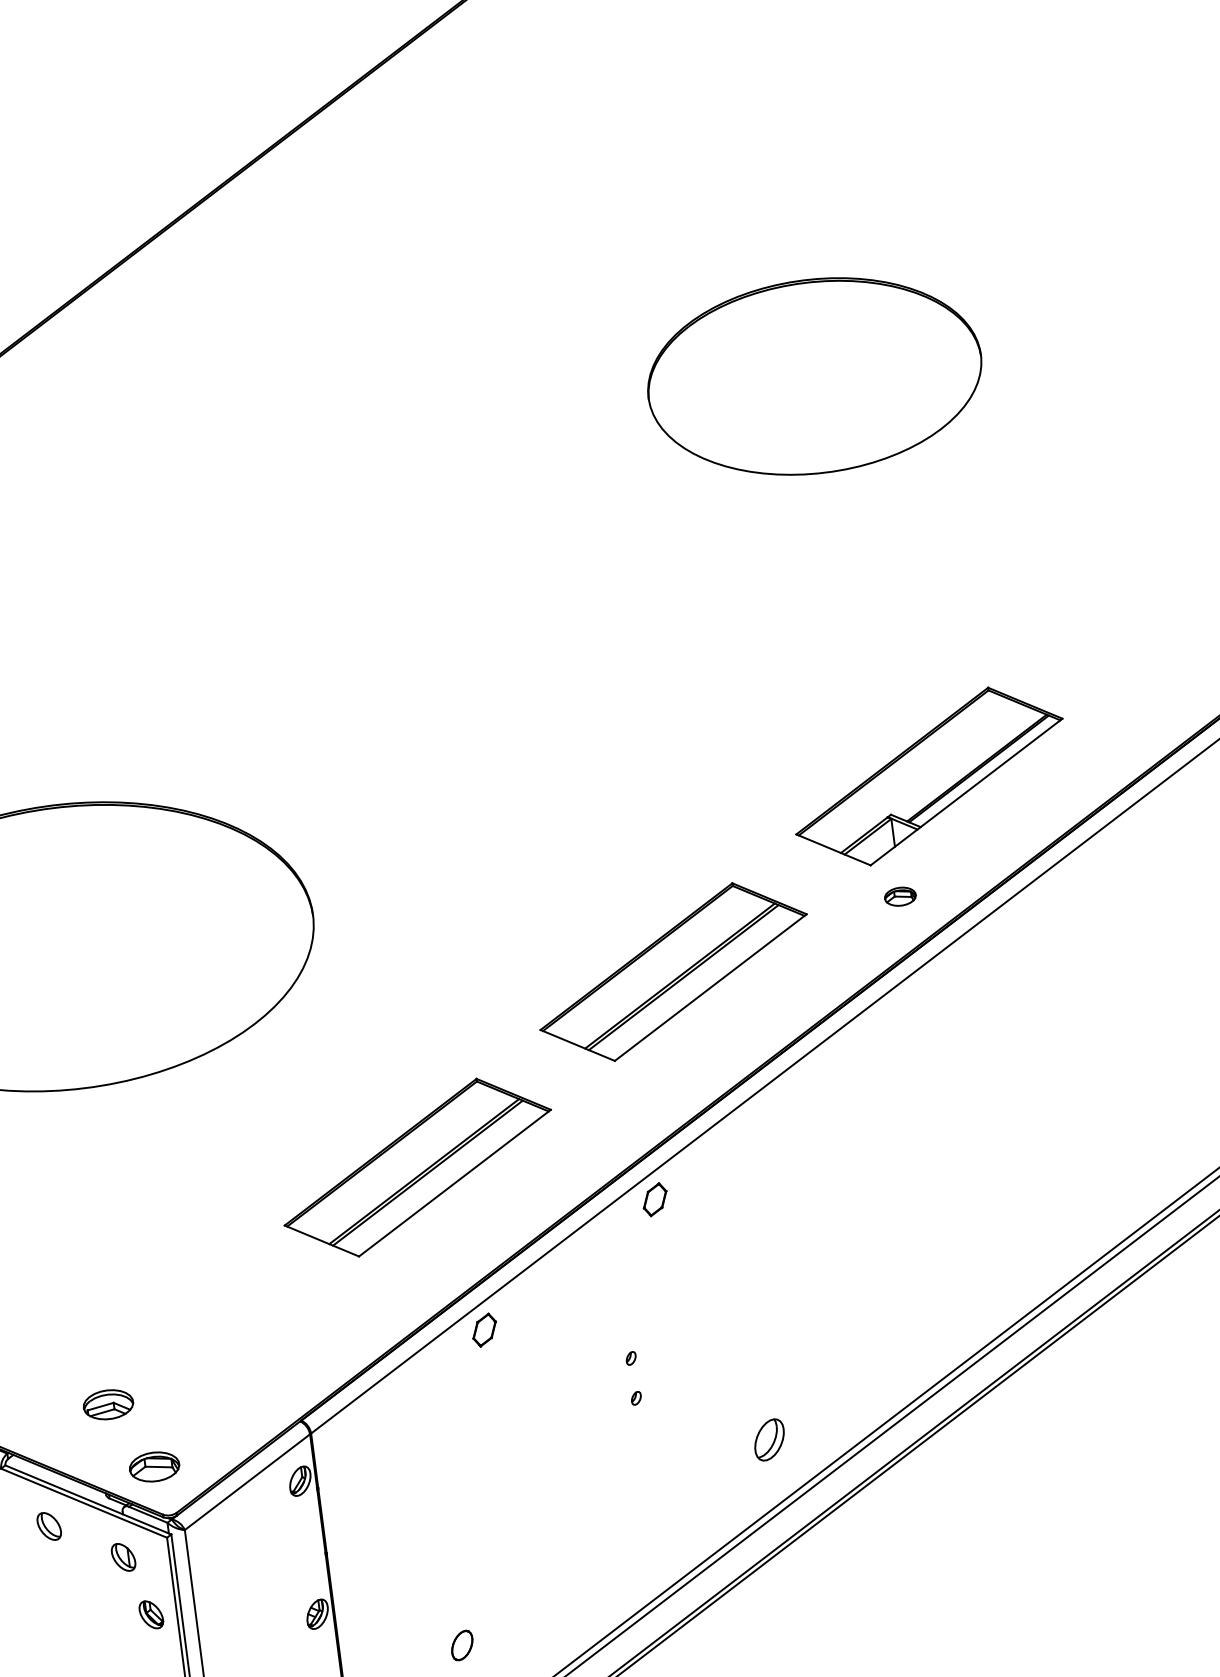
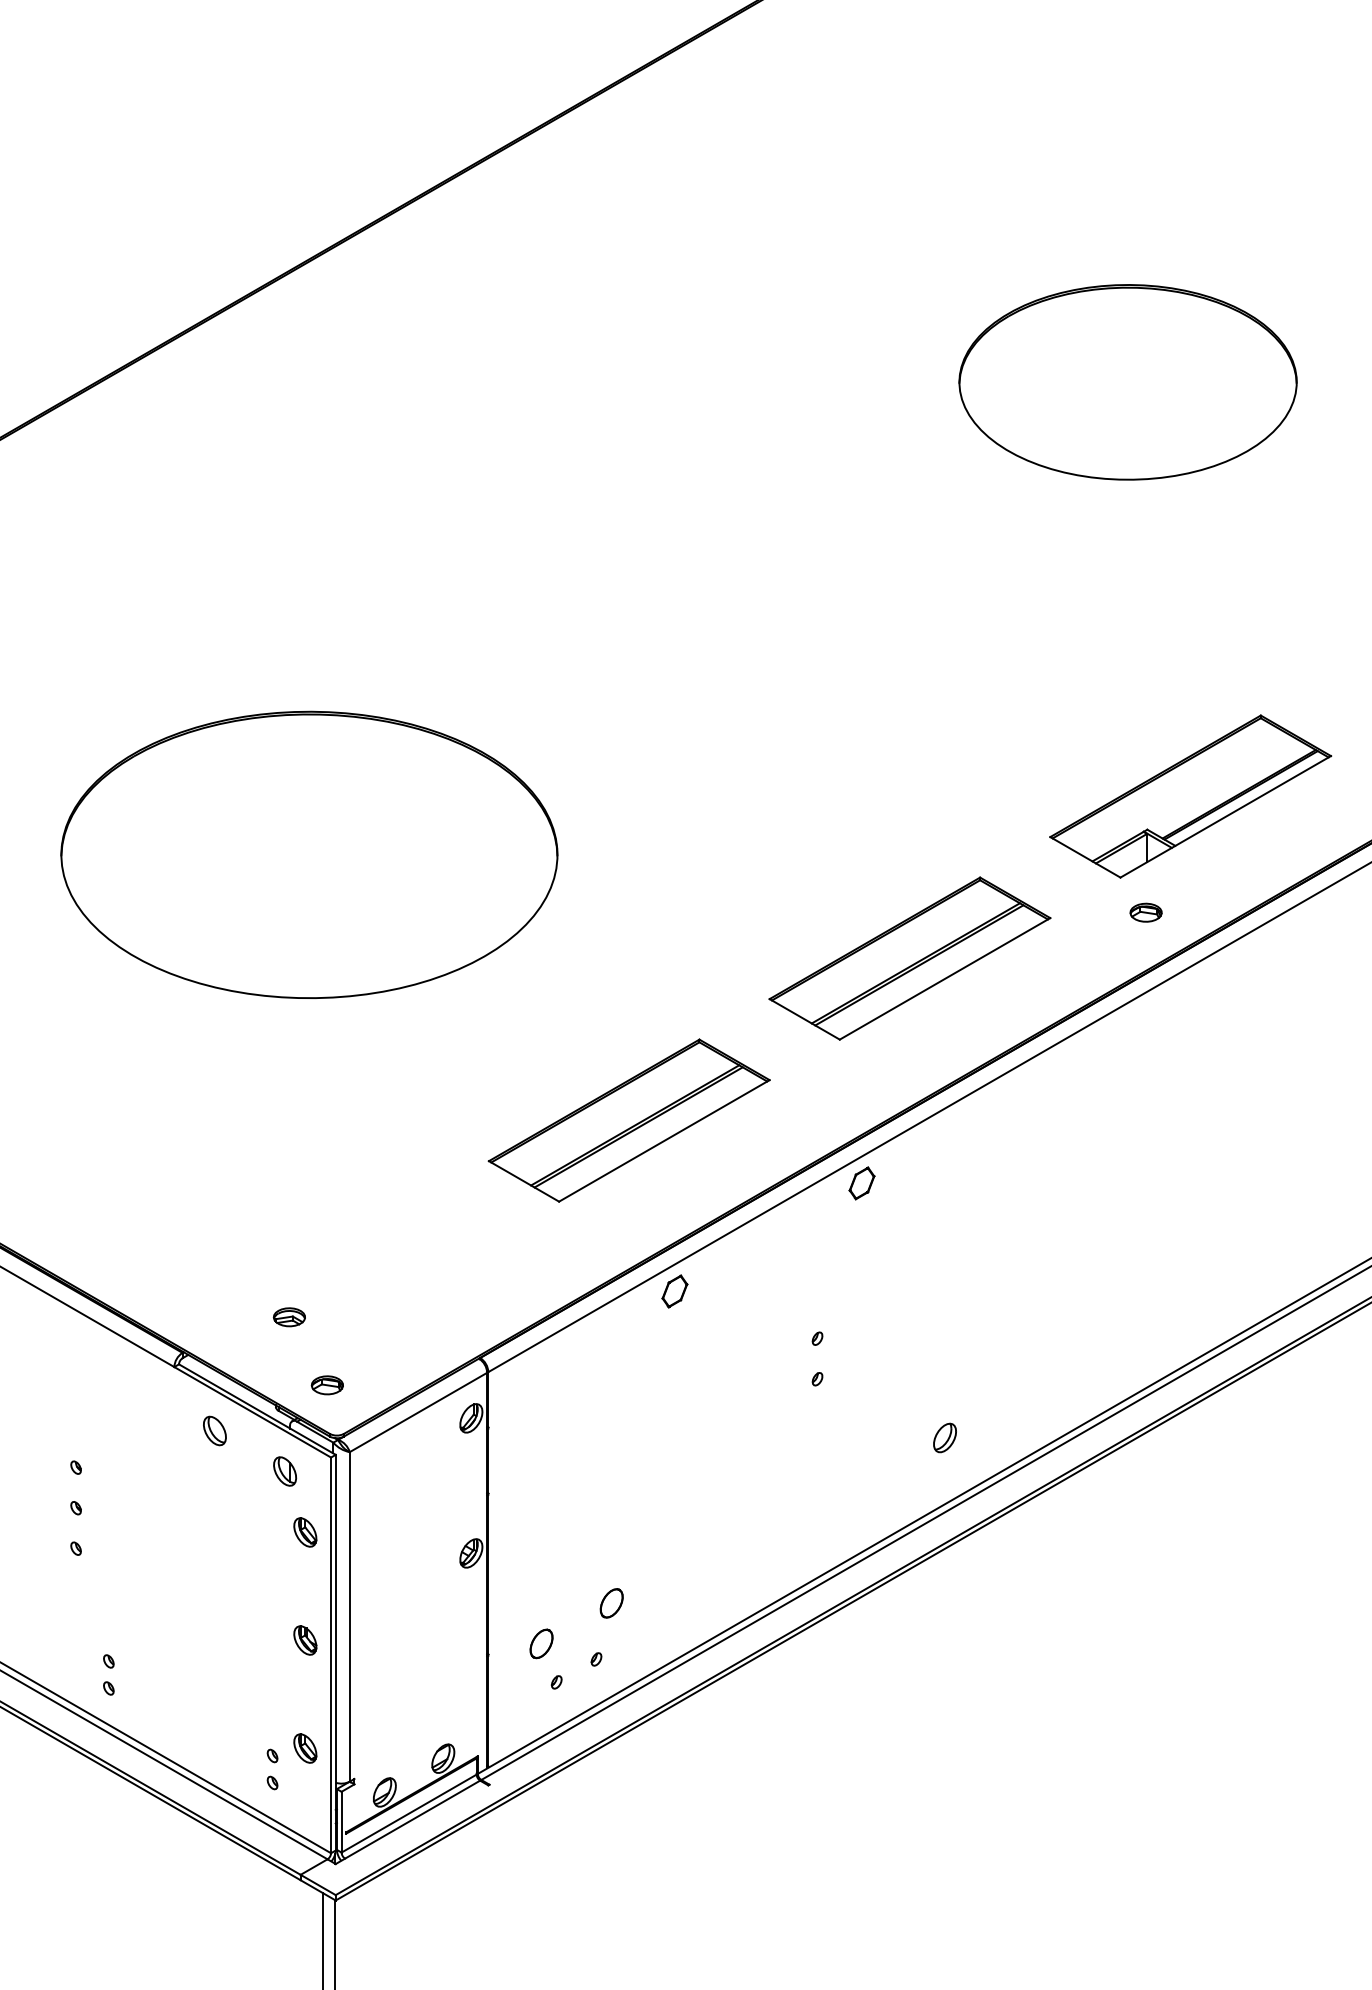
part: (107, 1405) -> (288, 1317), size x0.62
part: (768, 1439) -> (944, 1437), size x0.71
part: (153, 1467) -> (326, 1385), size x0.62

